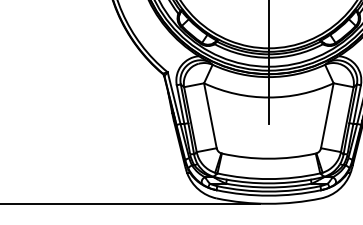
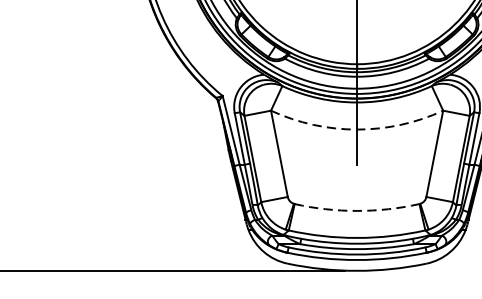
arc: (268, 97) -> (356, 129), solid -> dashed
arc: (268, 158) -> (356, 210), solid -> dashed

